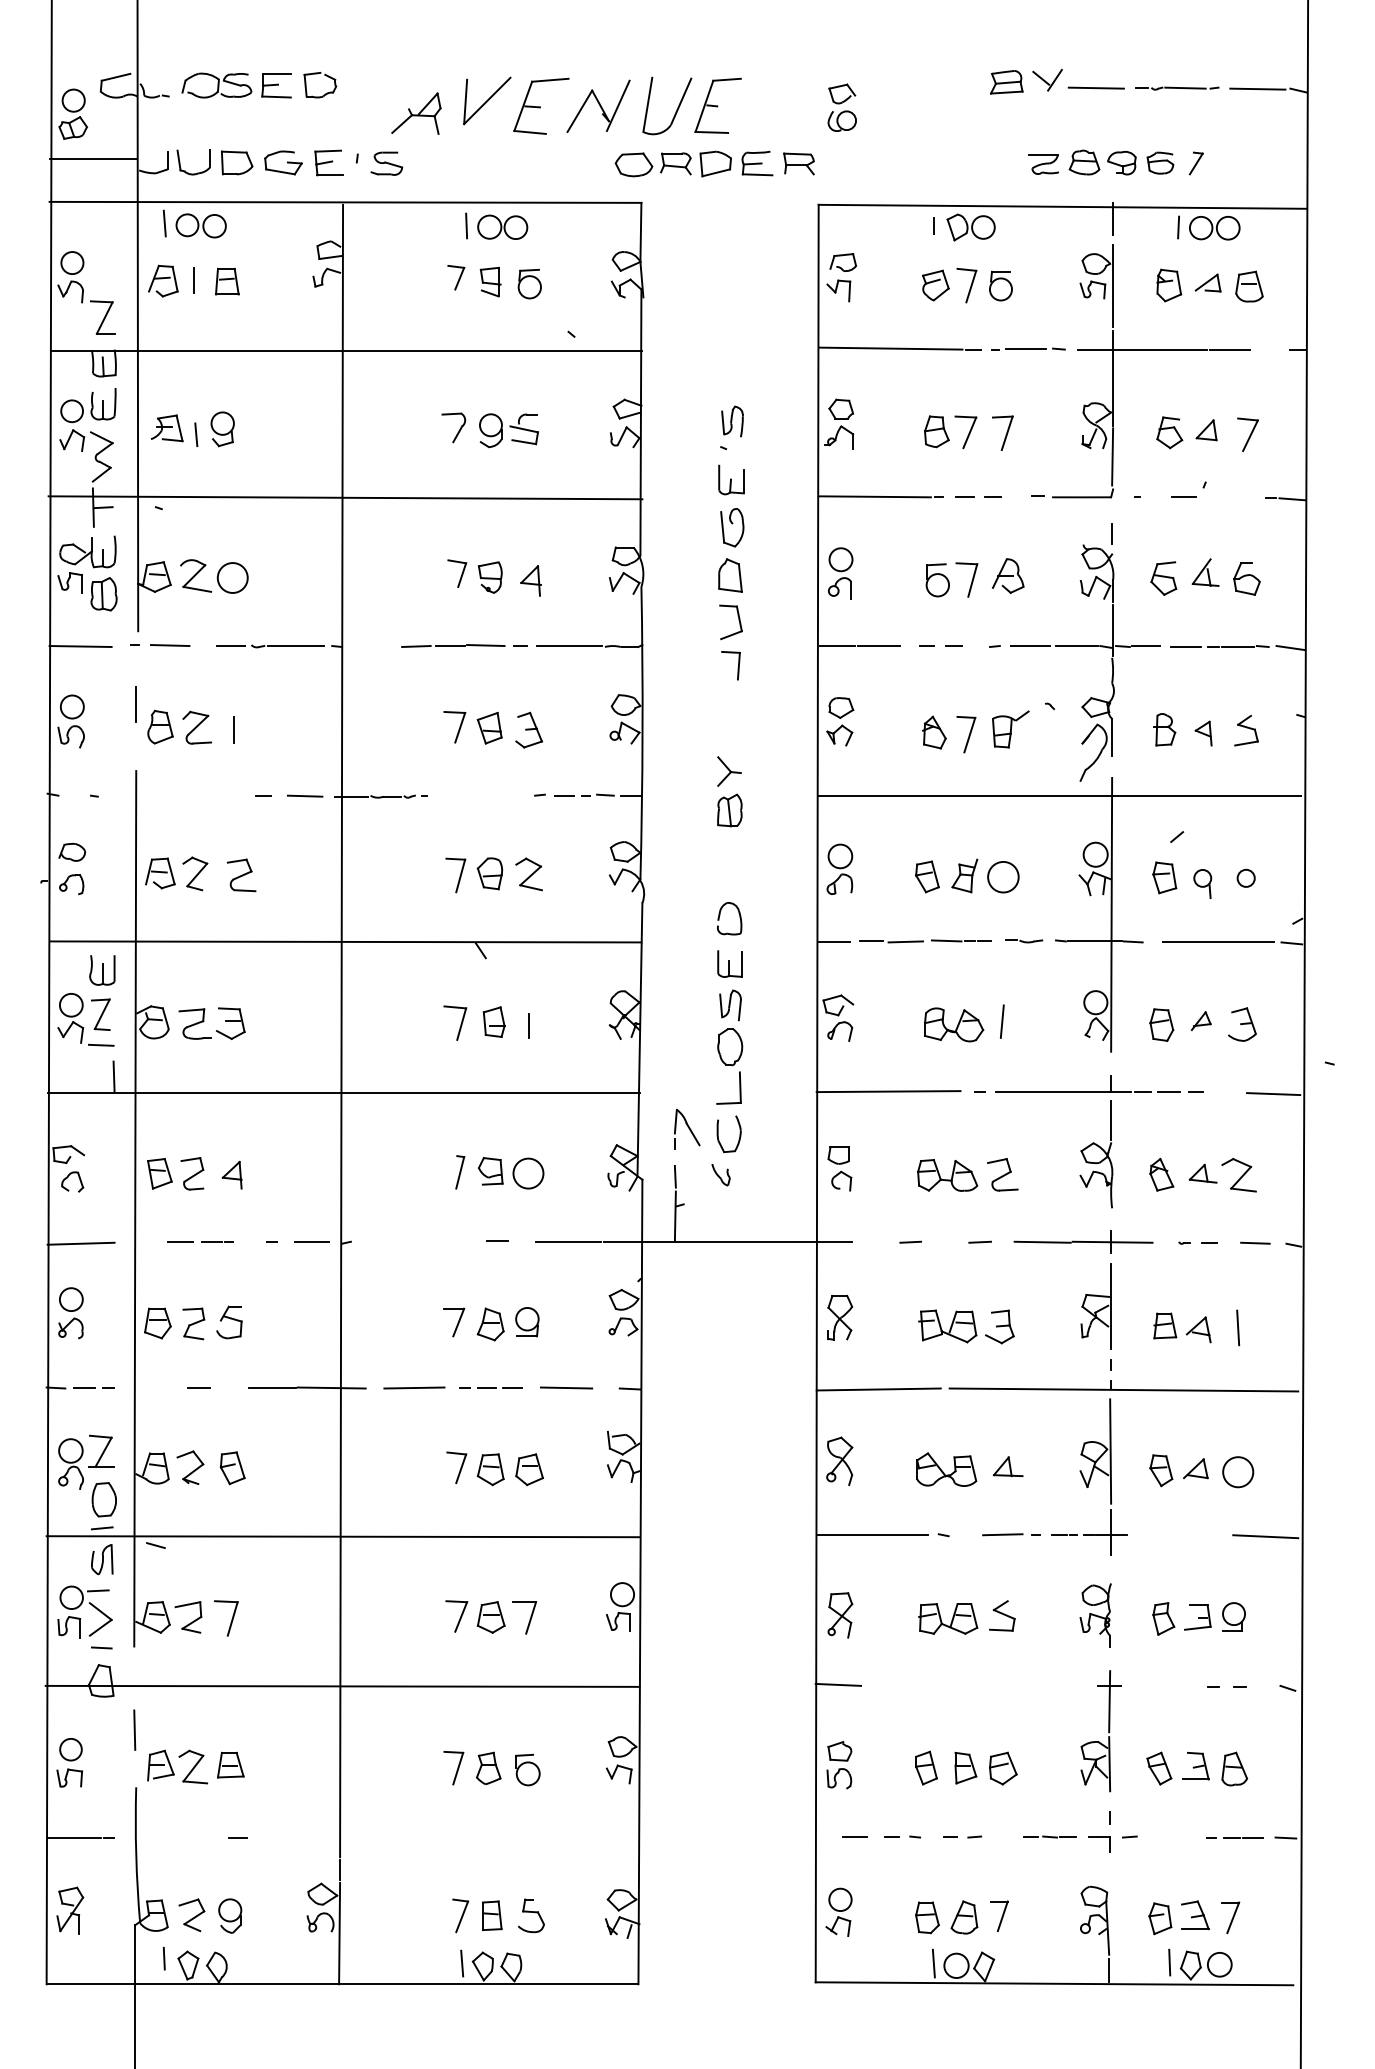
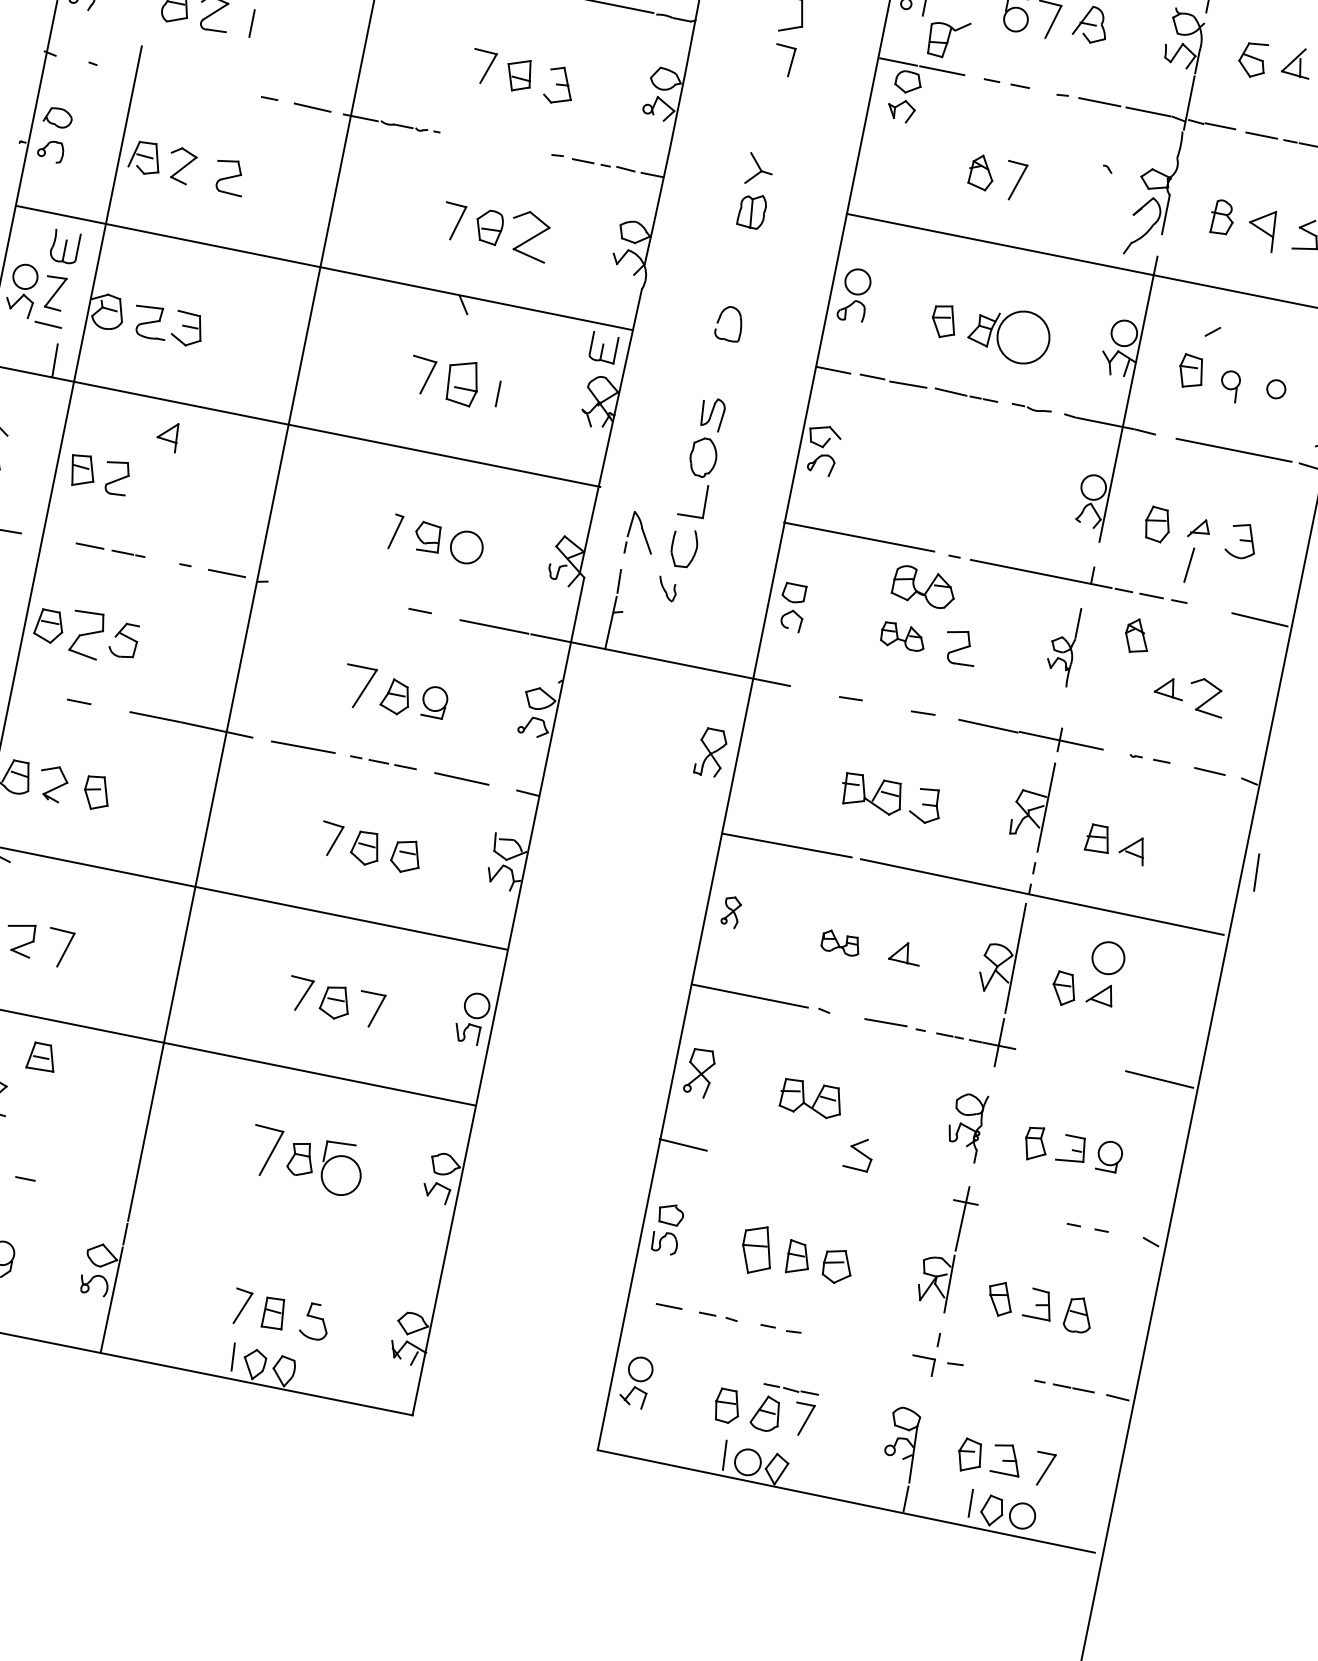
part: (840, 721) -> (904, 96), moved
part: (1010, 729) -> (947, 38), moved
part: (1203, 733) -> (1261, 229), size x1.6
part: (528, 874) -> (529, 235), size x1.4
circle: (1003, 876) -> (1023, 336), size x1.6
part: (729, 963) -> (603, 347), moved
part: (493, 1021) -> (462, 381), size x1.4
line: (1001, 1021) -> (1188, 564), moved
part: (954, 1024) -> (925, 586), moved
part: (1096, 1154) -> (1062, 645), size x0.7
part: (1161, 1174) -> (1137, 635), moved
part: (231, 1175) -> (167, 436), moved
part: (947, 1175) -> (903, 636), size x0.7
part: (840, 1317) -> (712, 752), moved
part: (454, 1322) -> (358, 687), size x1.4
part: (193, 1323) -> (86, 634), size x1.4
line: (1238, 1327) -> (1257, 872), moved
part: (839, 1460) -> (731, 911), size x0.6
part: (946, 1469) -> (840, 942), size x0.6
circle: (1238, 1472) -> (1108, 958), moved
part: (1002, 1615) -> (859, 1153), moved
part: (230, 1764) -> (42, 1056), moved
part: (926, 1767) -> (757, 1249), size x1.4
part: (453, 1768) -> (264, 1151), size x1.4
part: (527, 1769) -> (341, 1168), size x1.6
part: (1049, 1836) -> (790, 1389), moved

